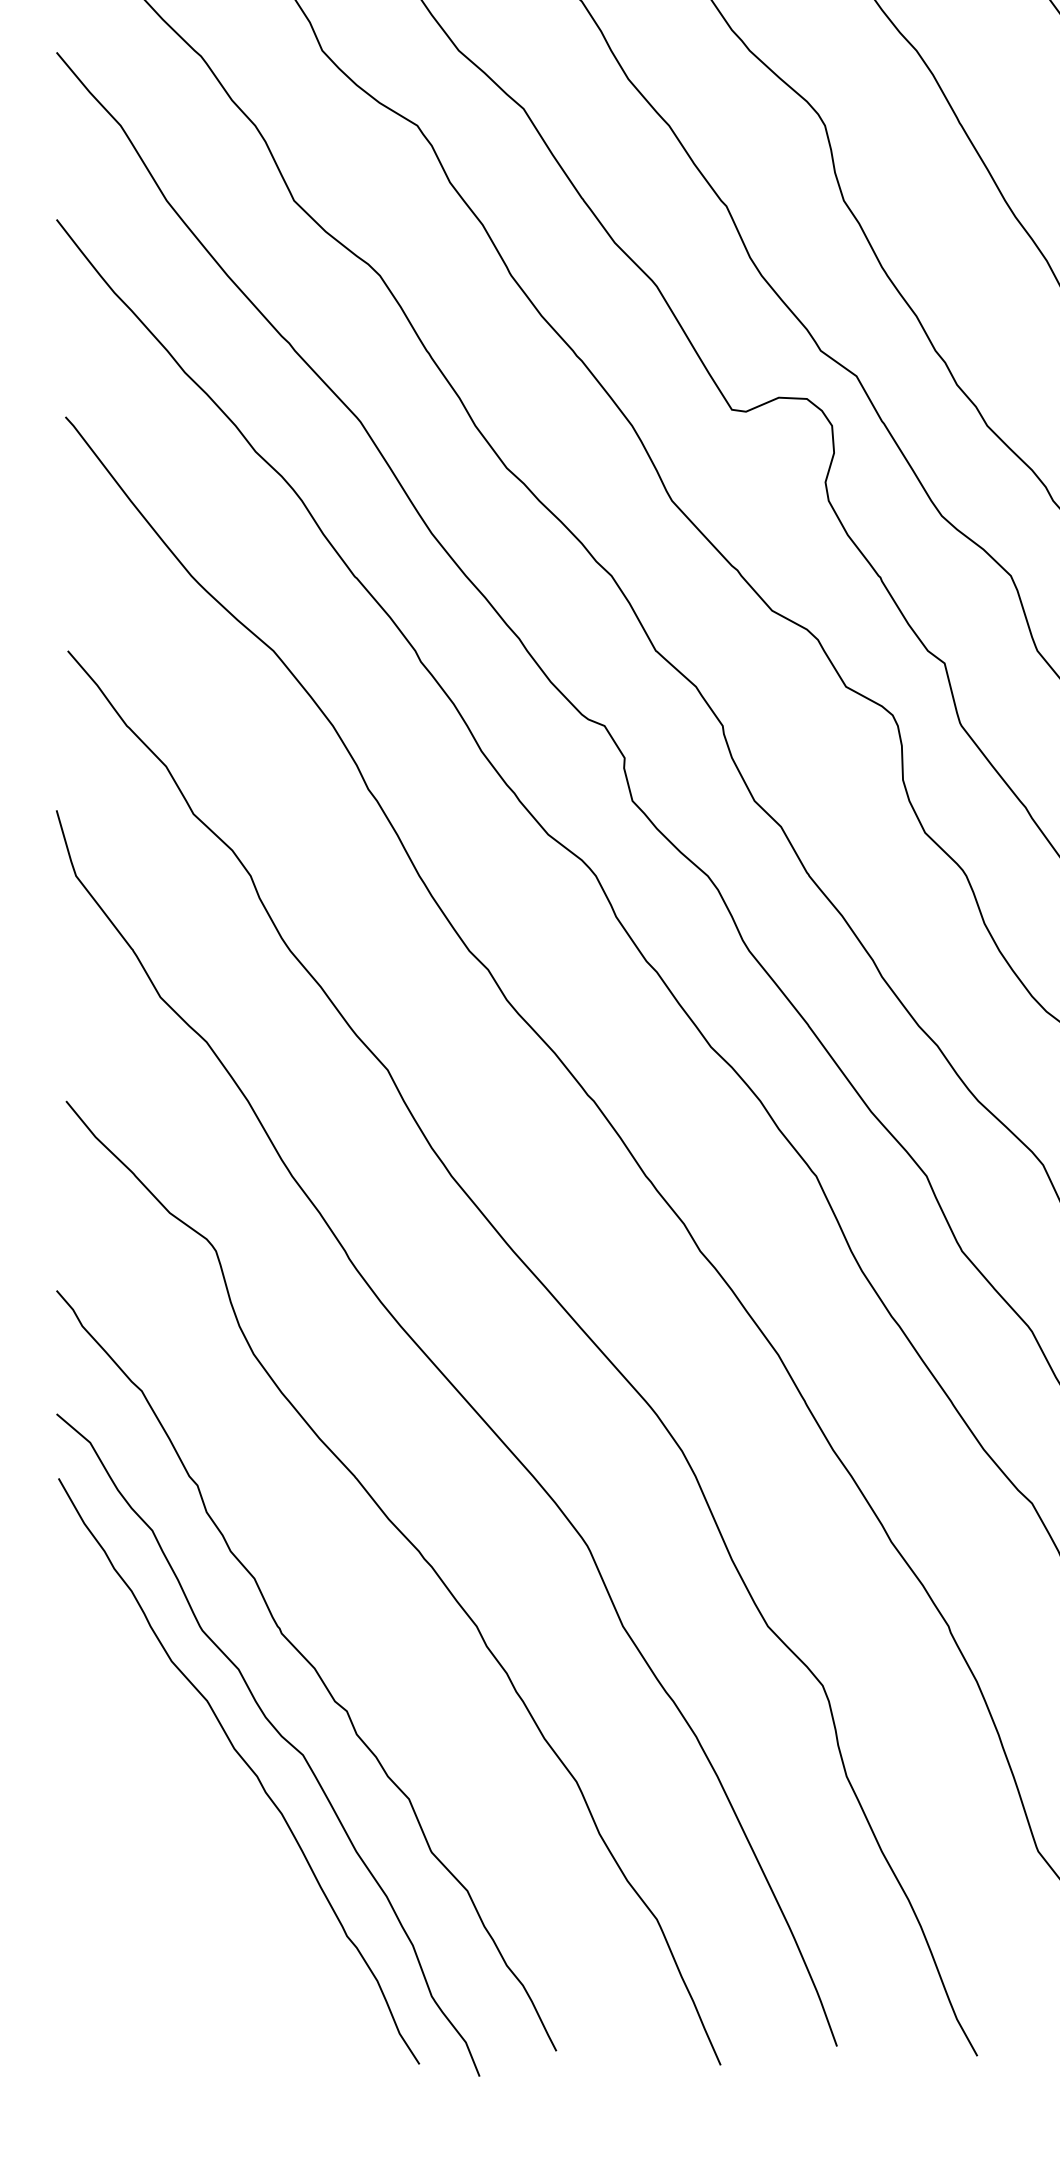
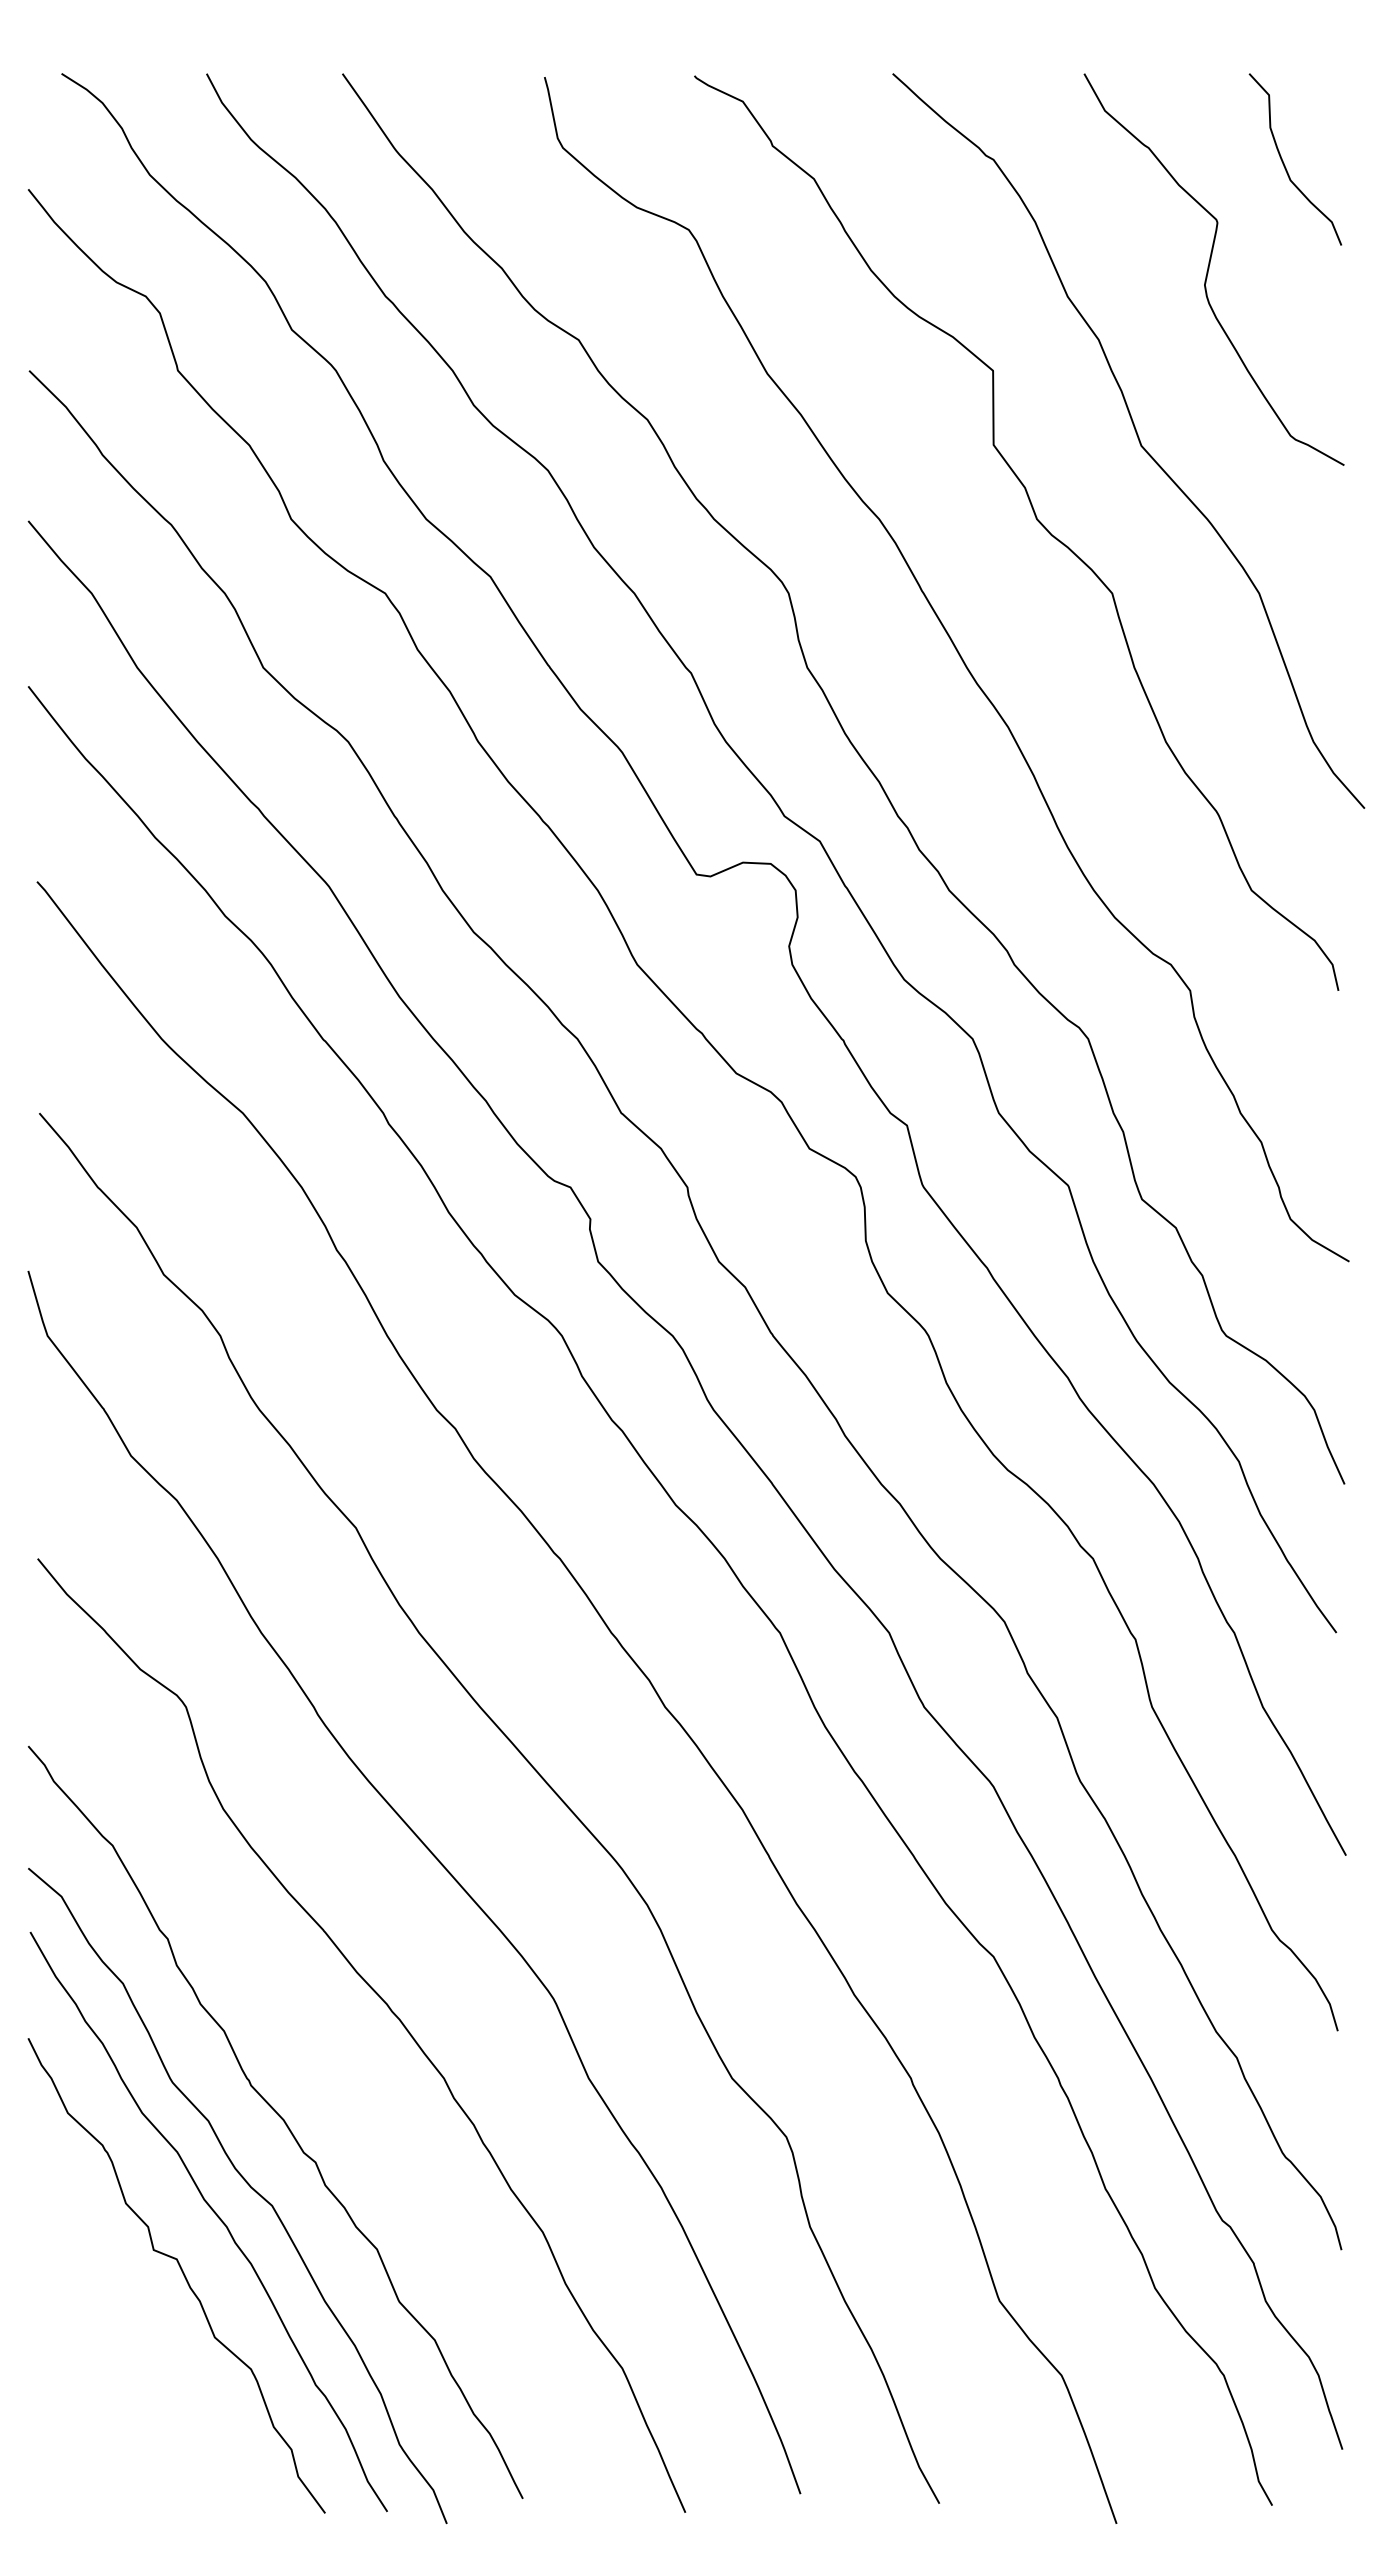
curve: (212, 1823) -> (182, 2273), added

